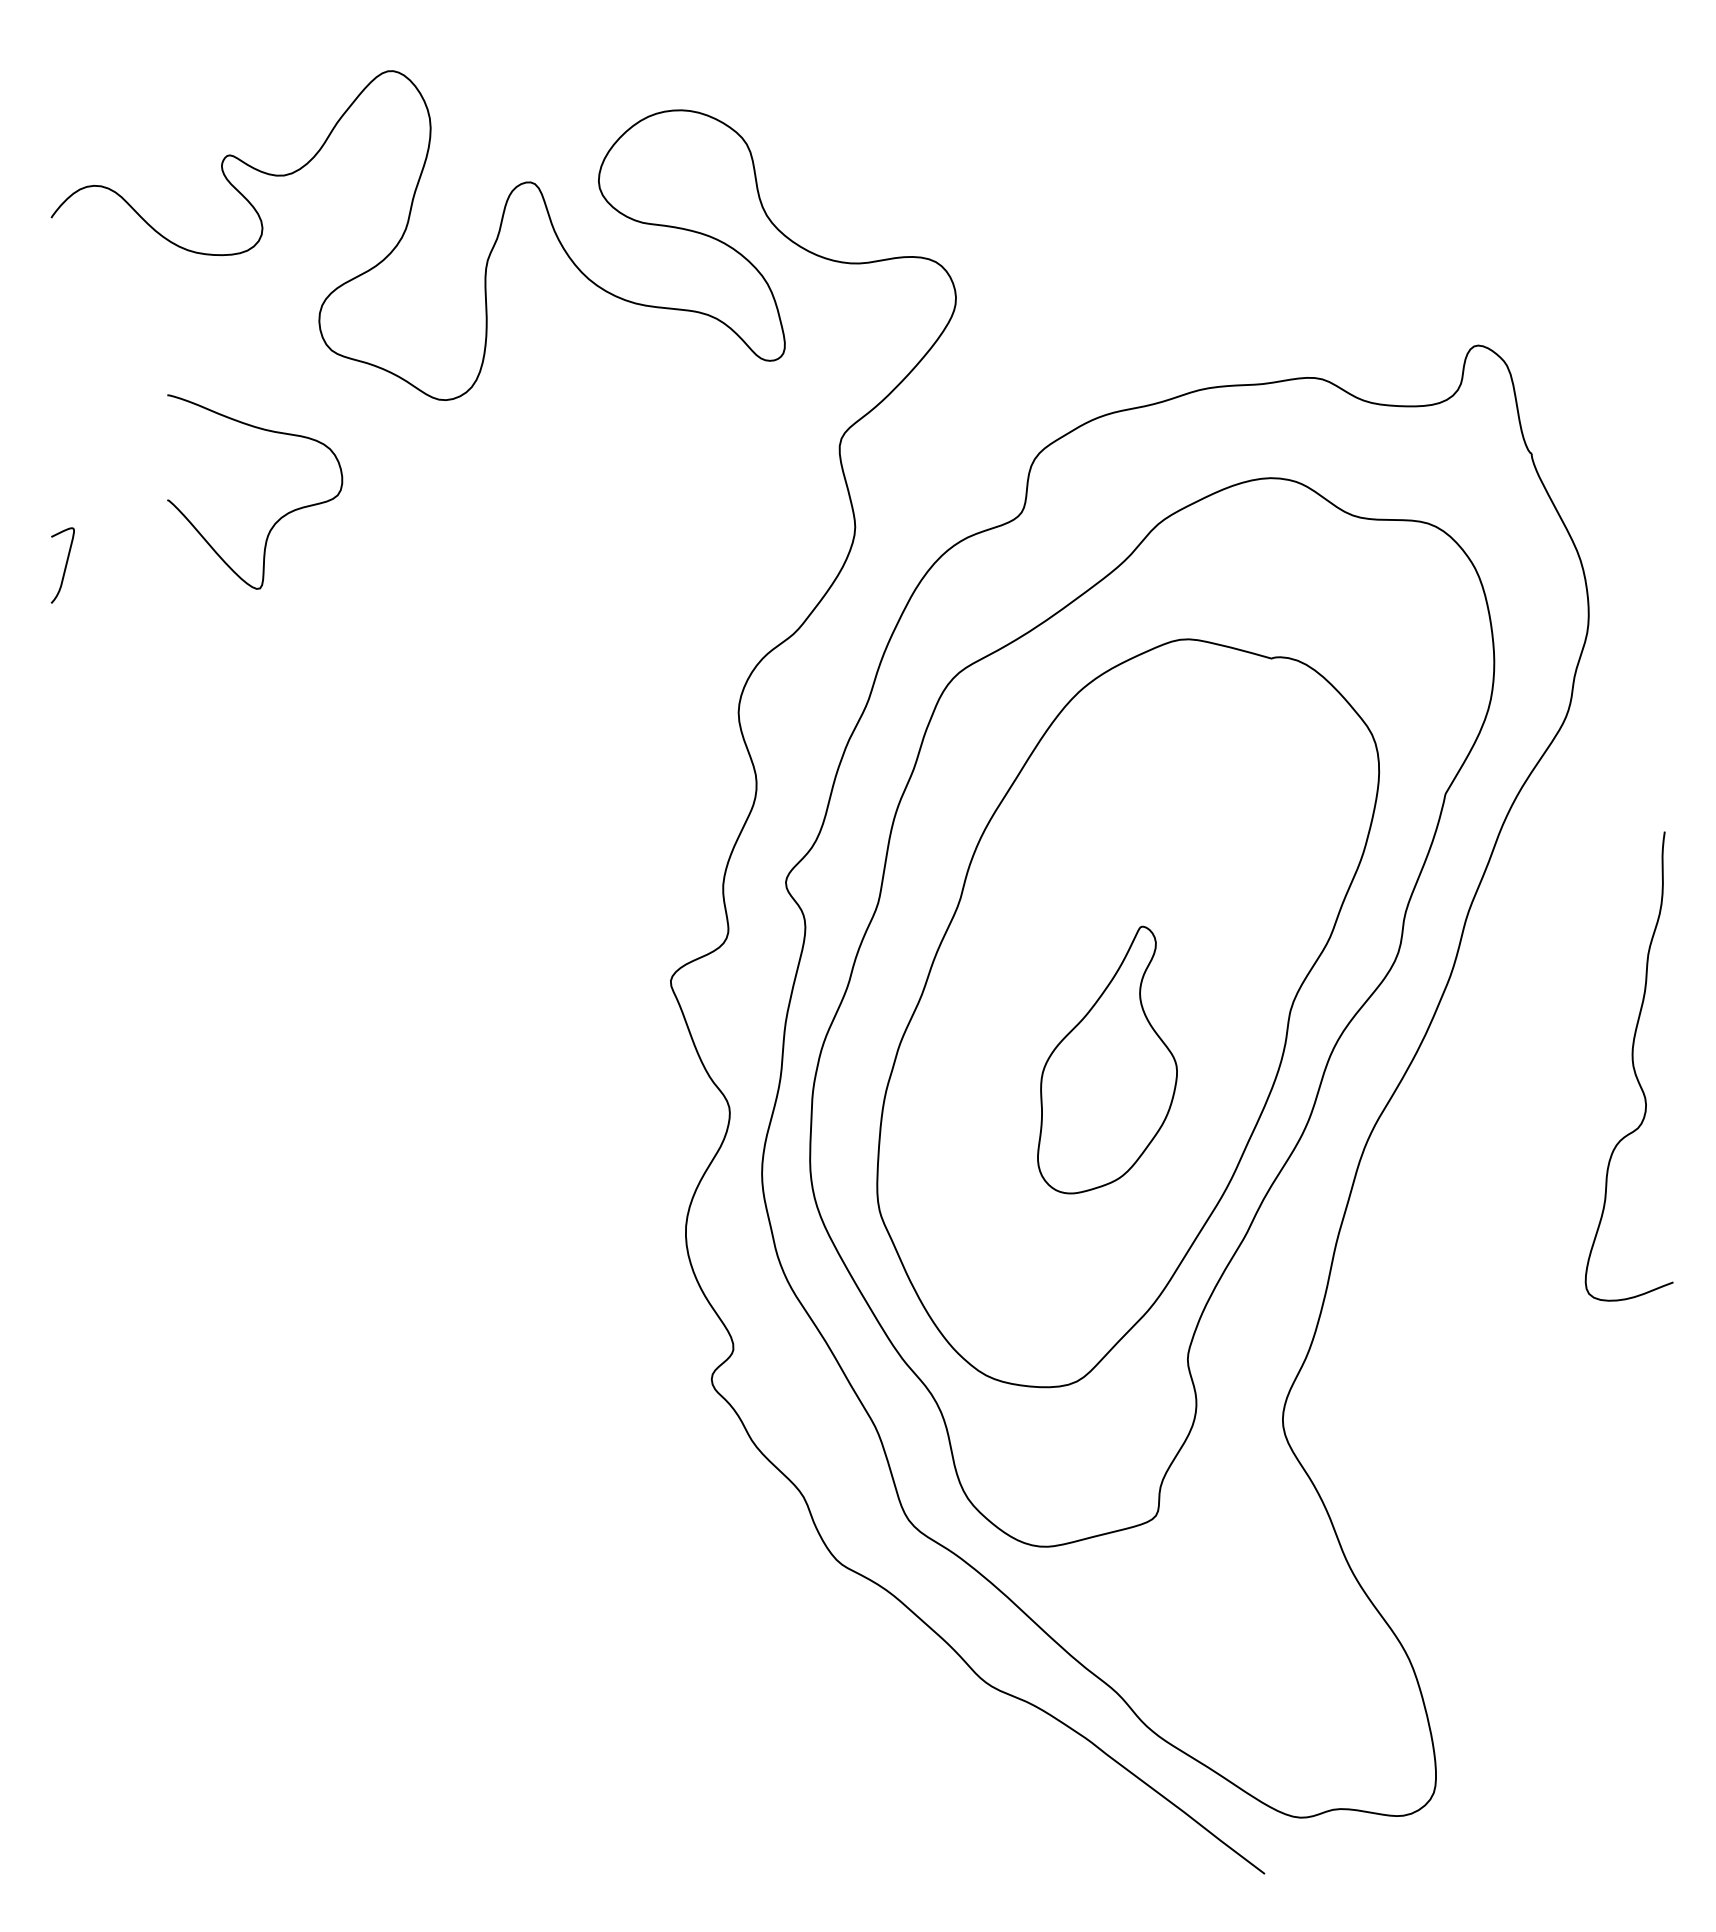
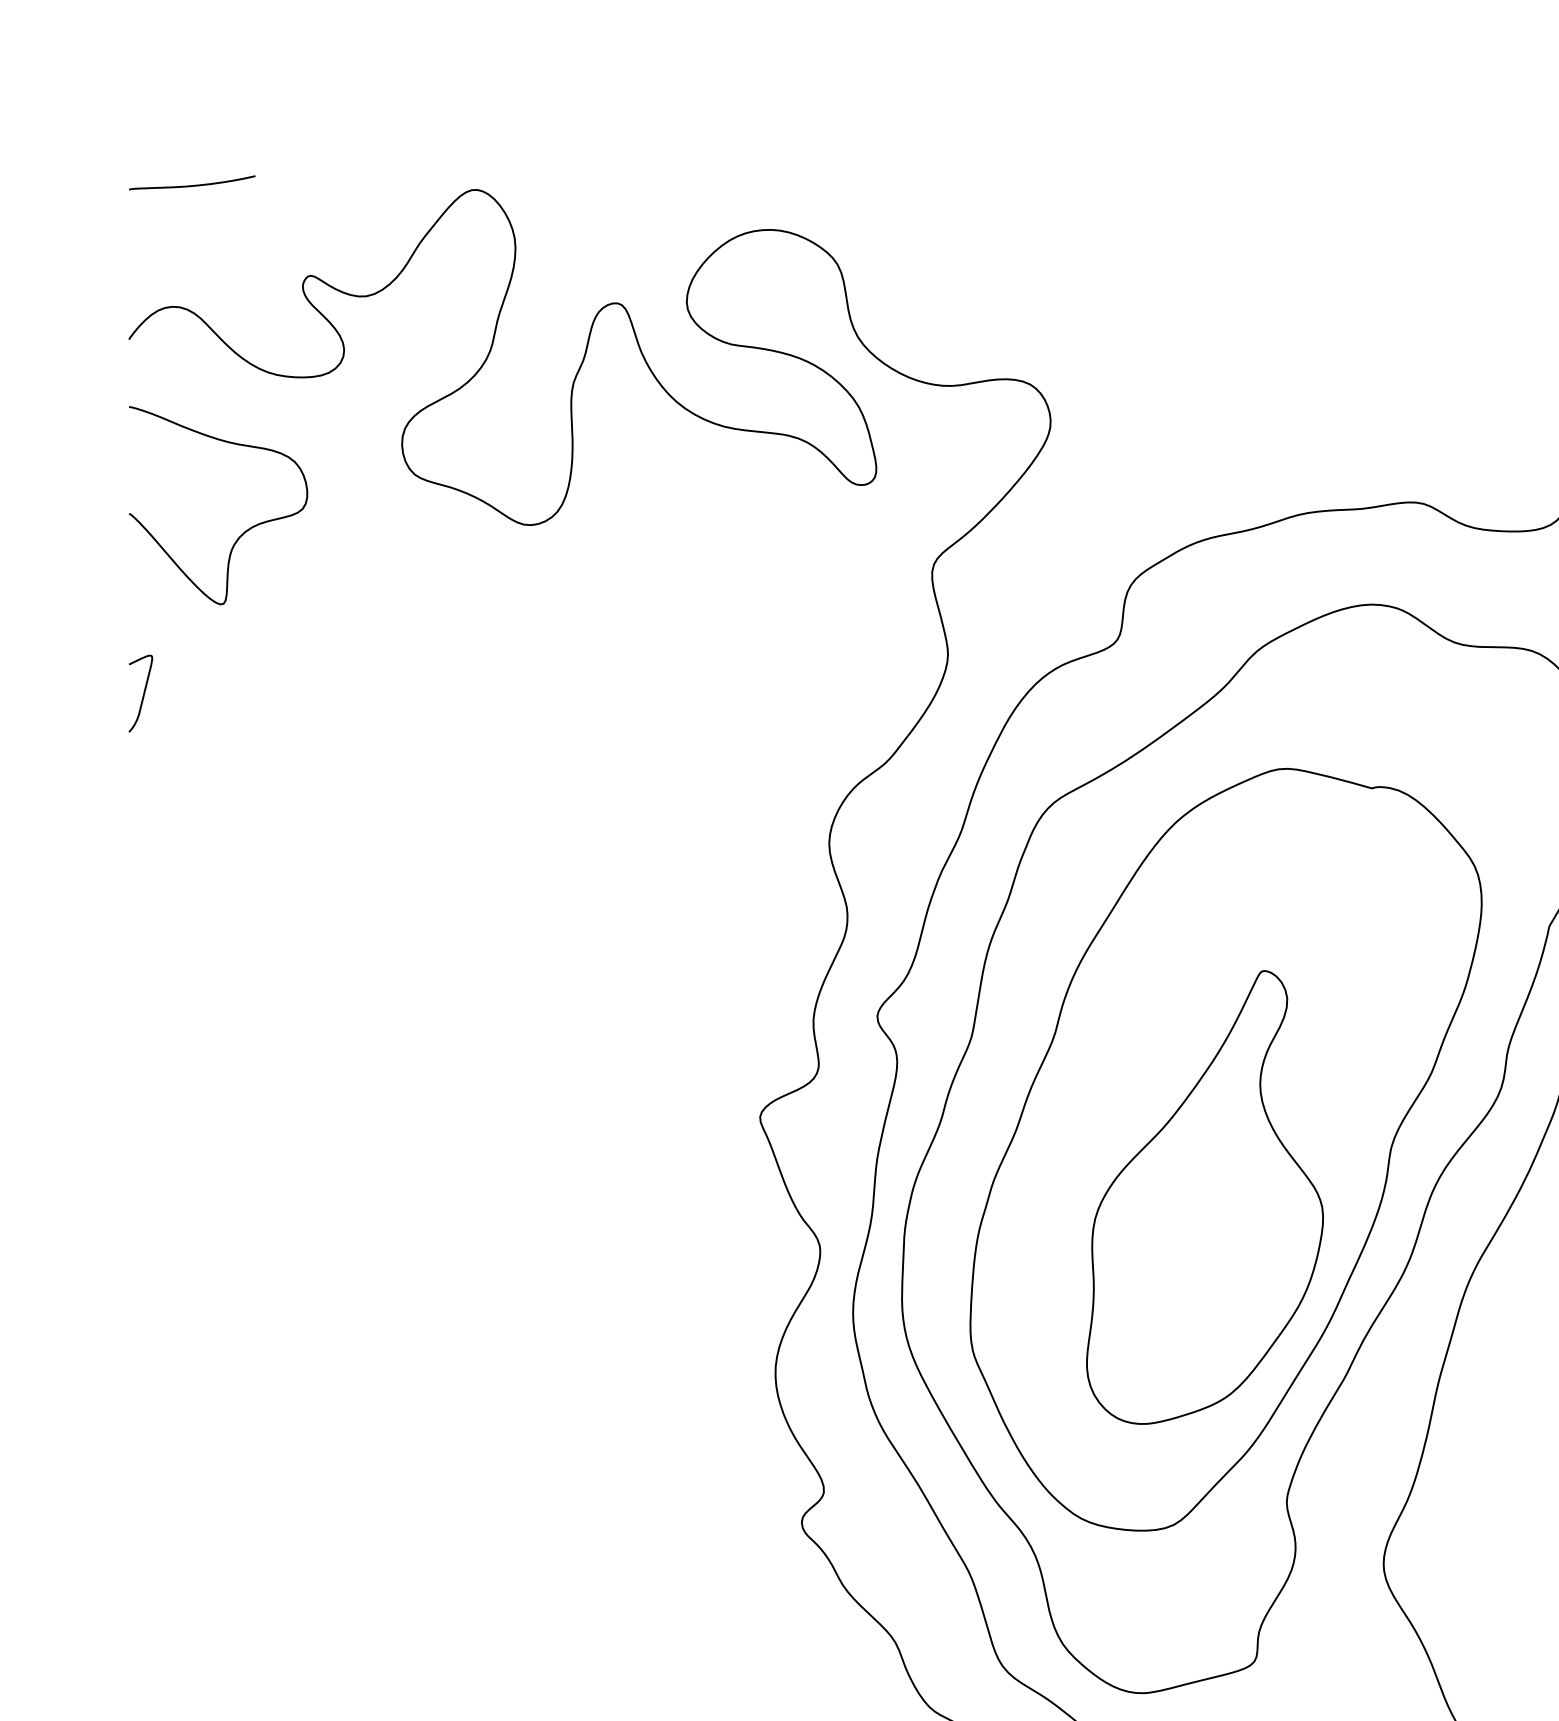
curve: (113, 66) -> (192, 185), added
curve: (281, 516) -> (245, 530), moved
part: (1107, 1059) -> (1204, 1196), size x1.67

